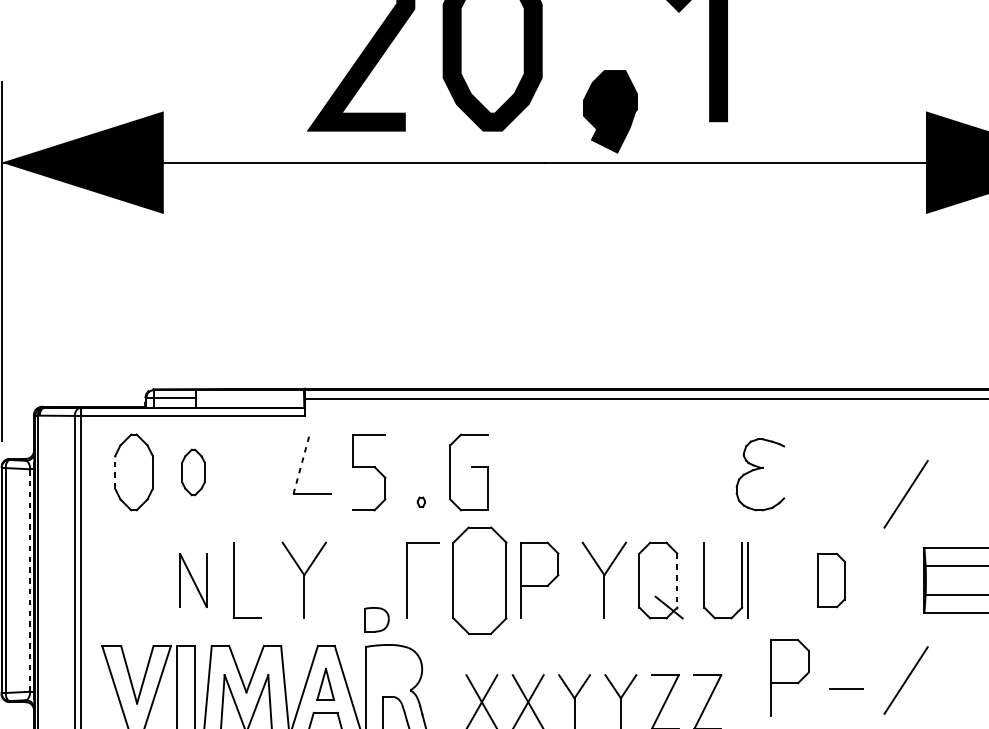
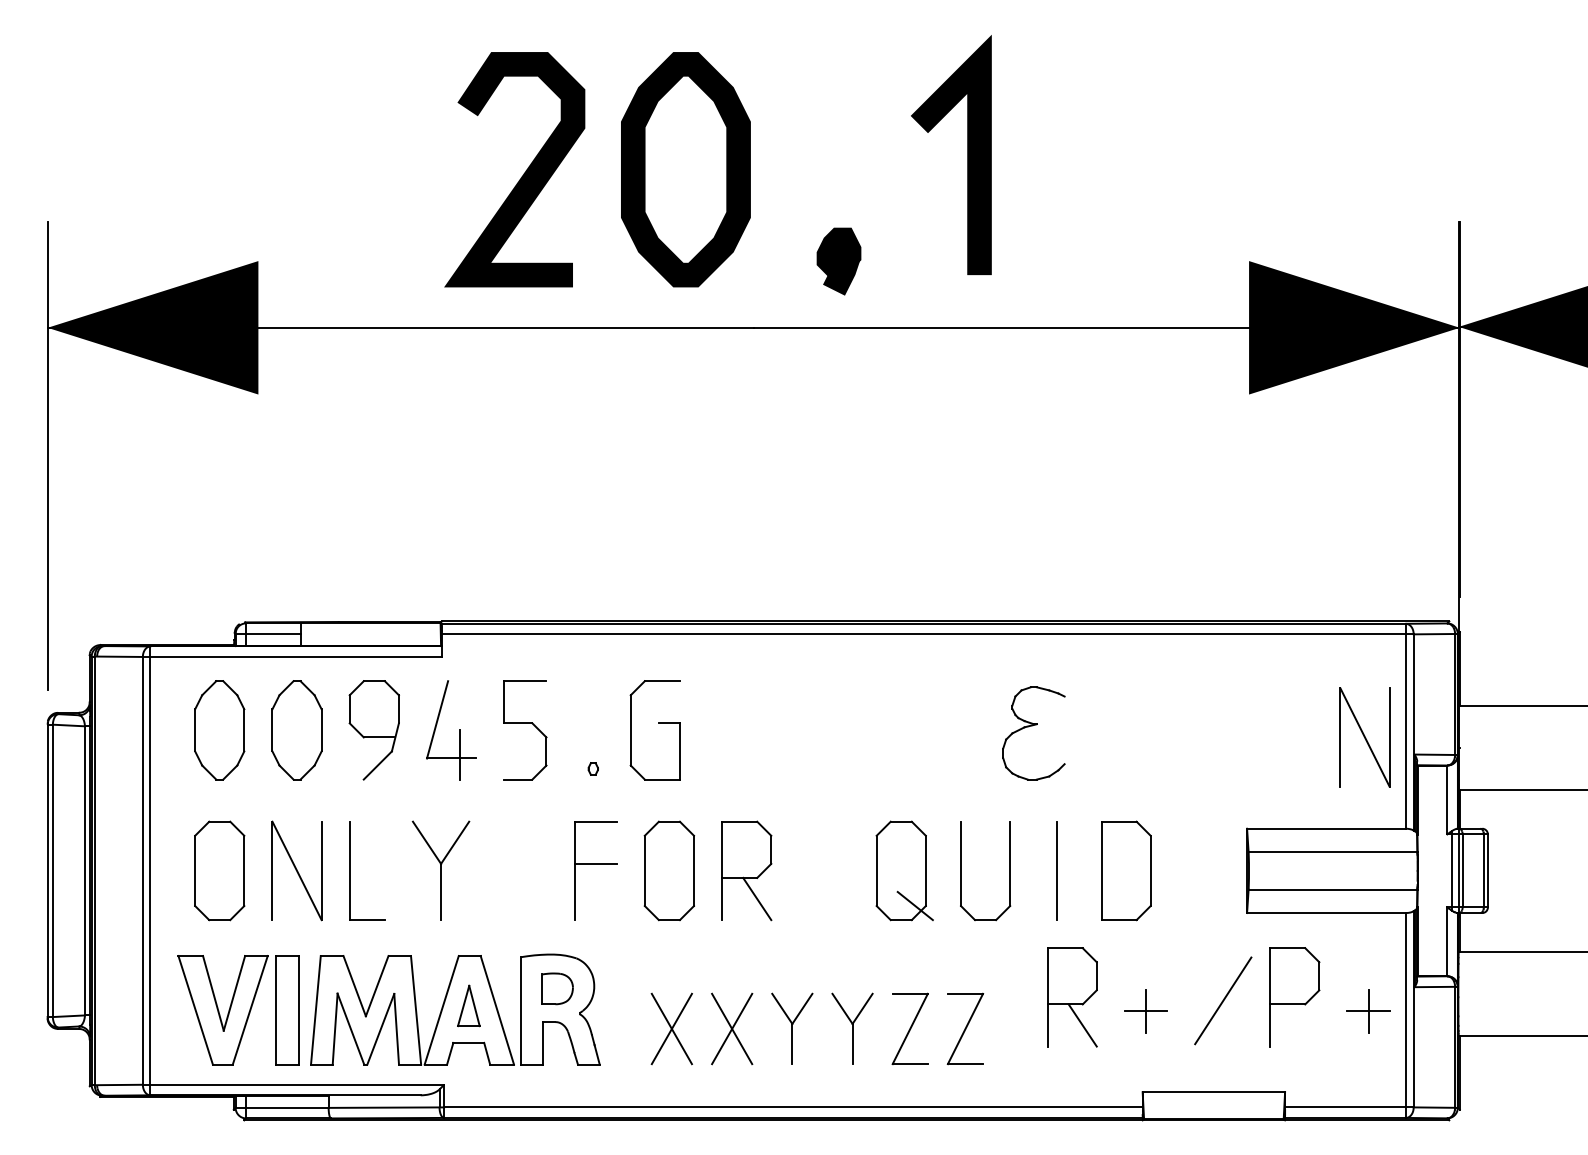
part: (610, 111) -> (838, 261), size x0.62
line: (301, 464) -> (437, 719), dashed -> solid
line: (115, 471) -> (195, 729), dashed -> solid
part: (193, 472) -> (296, 730), size x1.67
part: (252, 472) -> (373, 730), added
line: (318, 490) -> (459, 754), added
line: (906, 494) -> (1223, 758), removed
line: (423, 574) -> (595, 863), added
line: (29, 580) -> (84, 870), dashed -> solid
part: (133, 580) -> (219, 870), added
part: (193, 580) -> (296, 870), size x1.43
part: (480, 580) -> (669, 870), size x0.71
part: (603, 580) -> (830, 870), removed
line: (747, 580) -> (1056, 870), moved
part: (831, 580) -> (1126, 870), size x1.43
line: (677, 581) -> (925, 871), dashed -> solid
line: (547, 601) -> (757, 898), added
part: (376, 619) -> (557, 988), moved
part: (960, 677) -> (1294, 997), added
line: (846, 688) -> (1145, 1011), added
line: (797, 699) -> (1082, 1025), added

